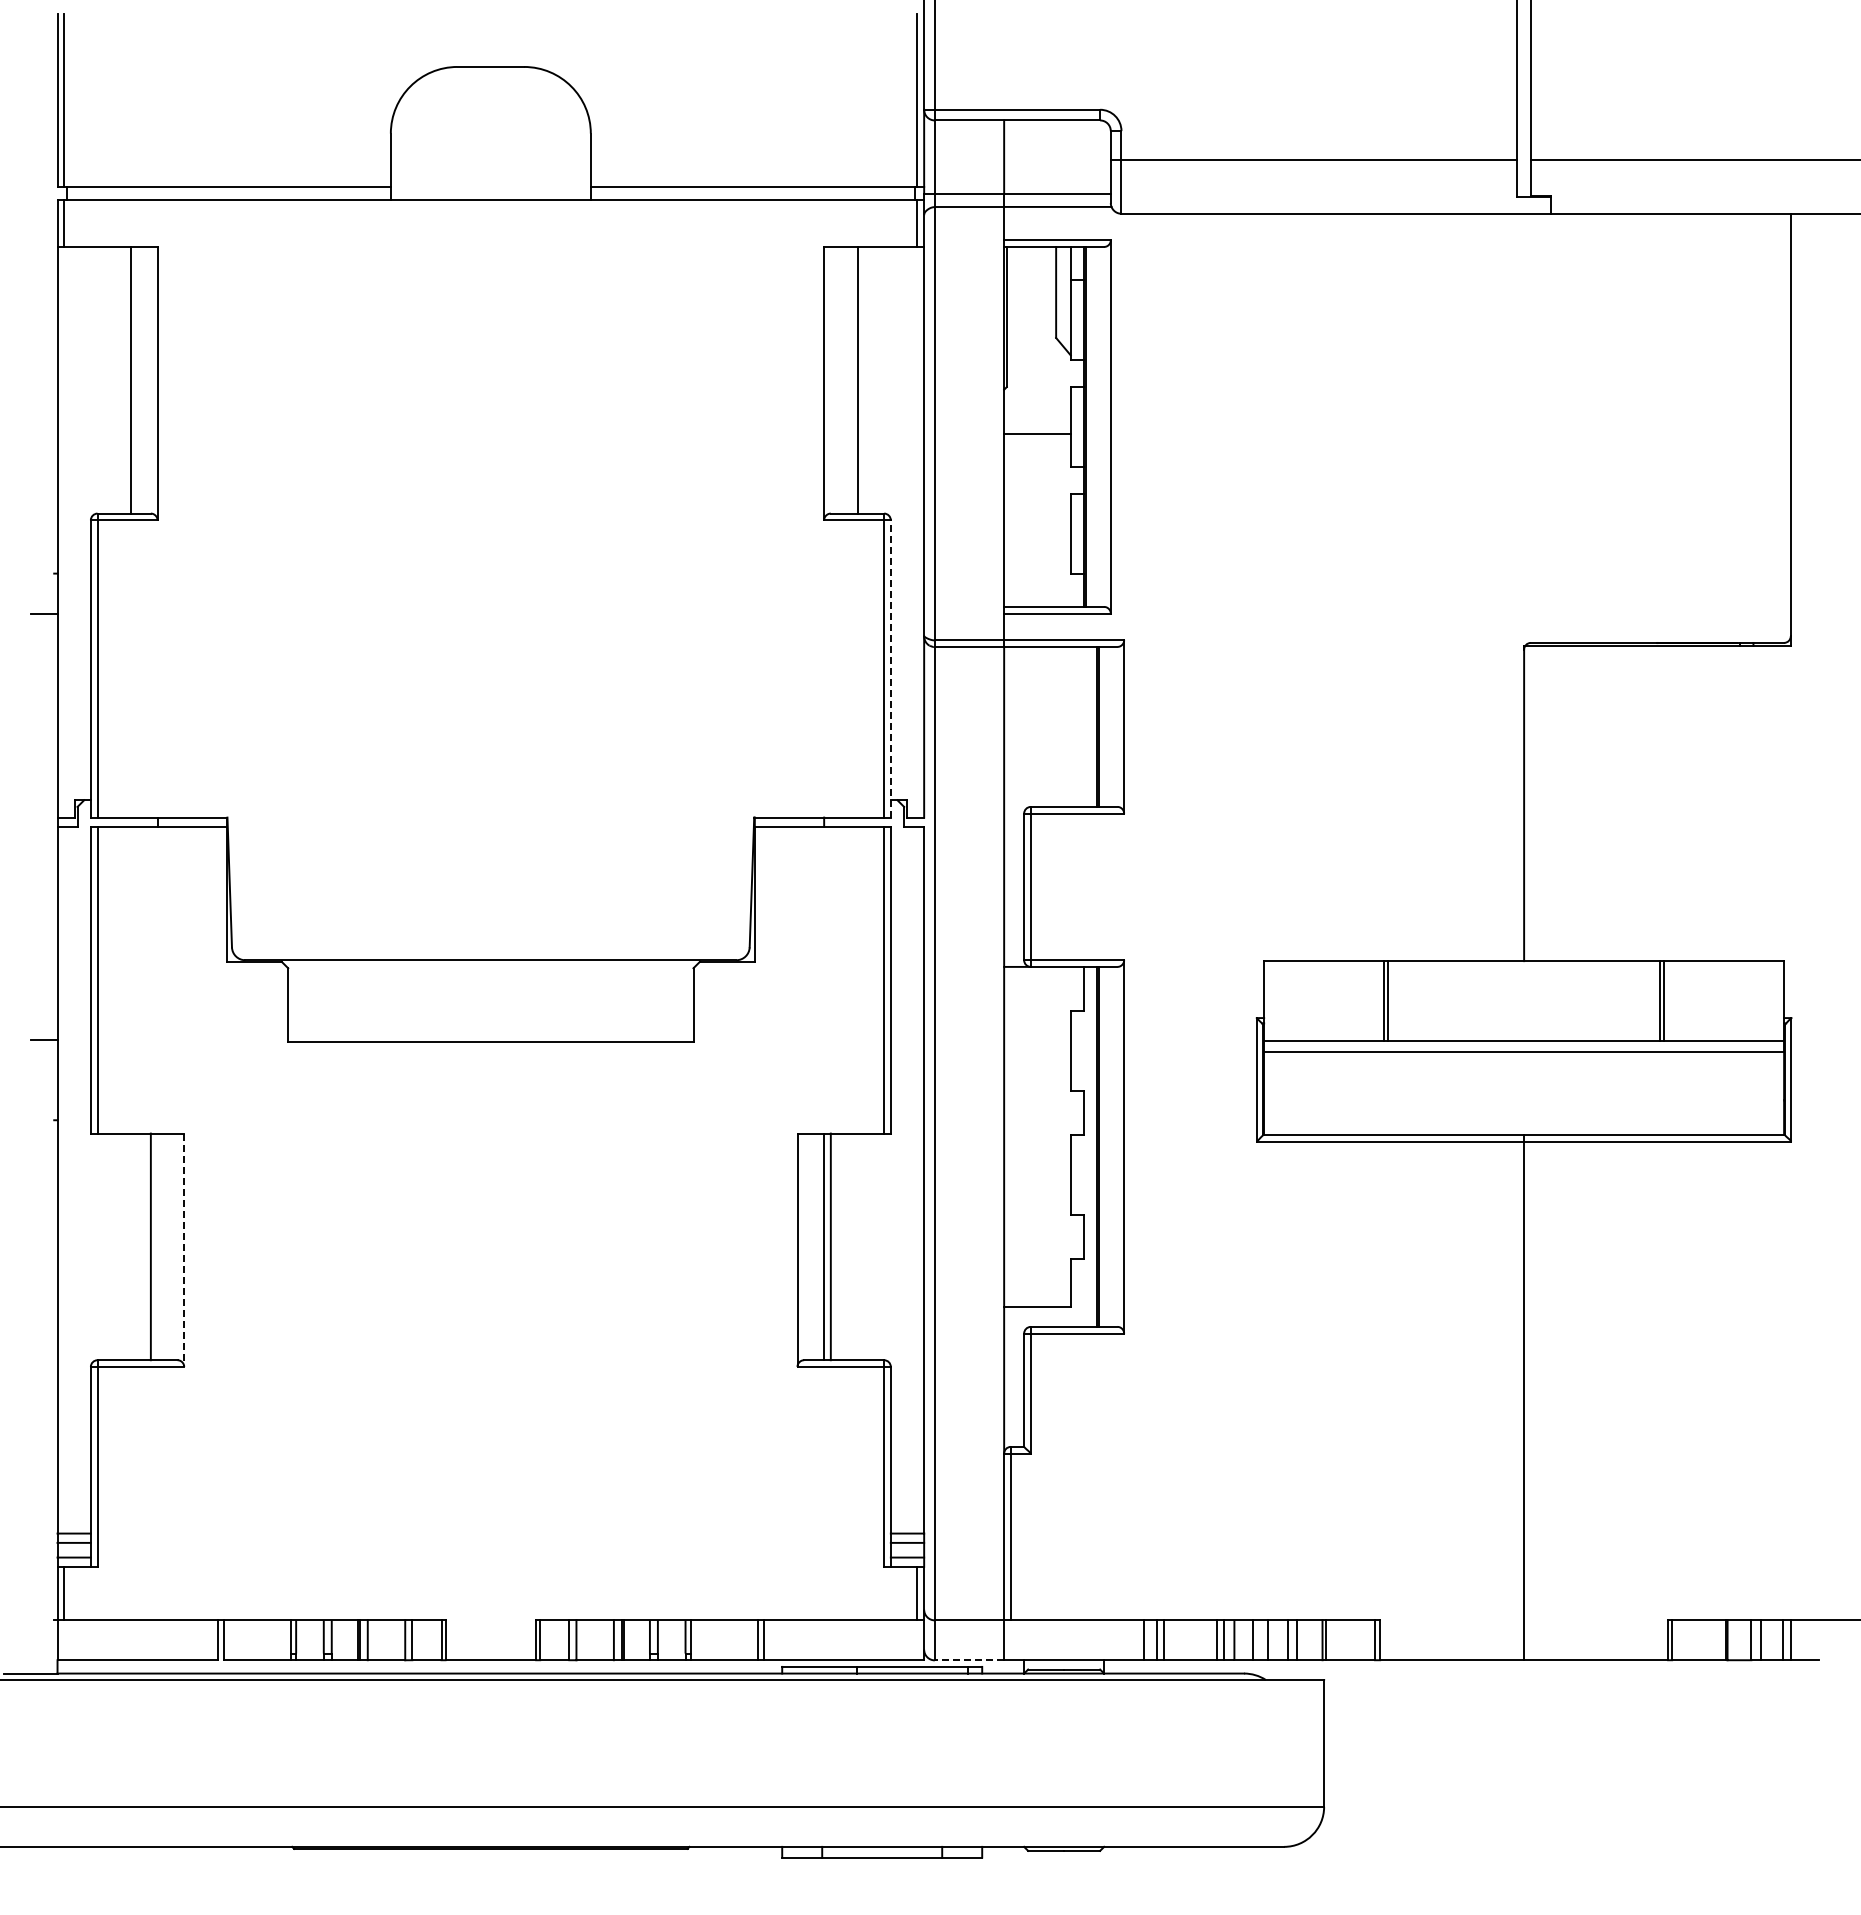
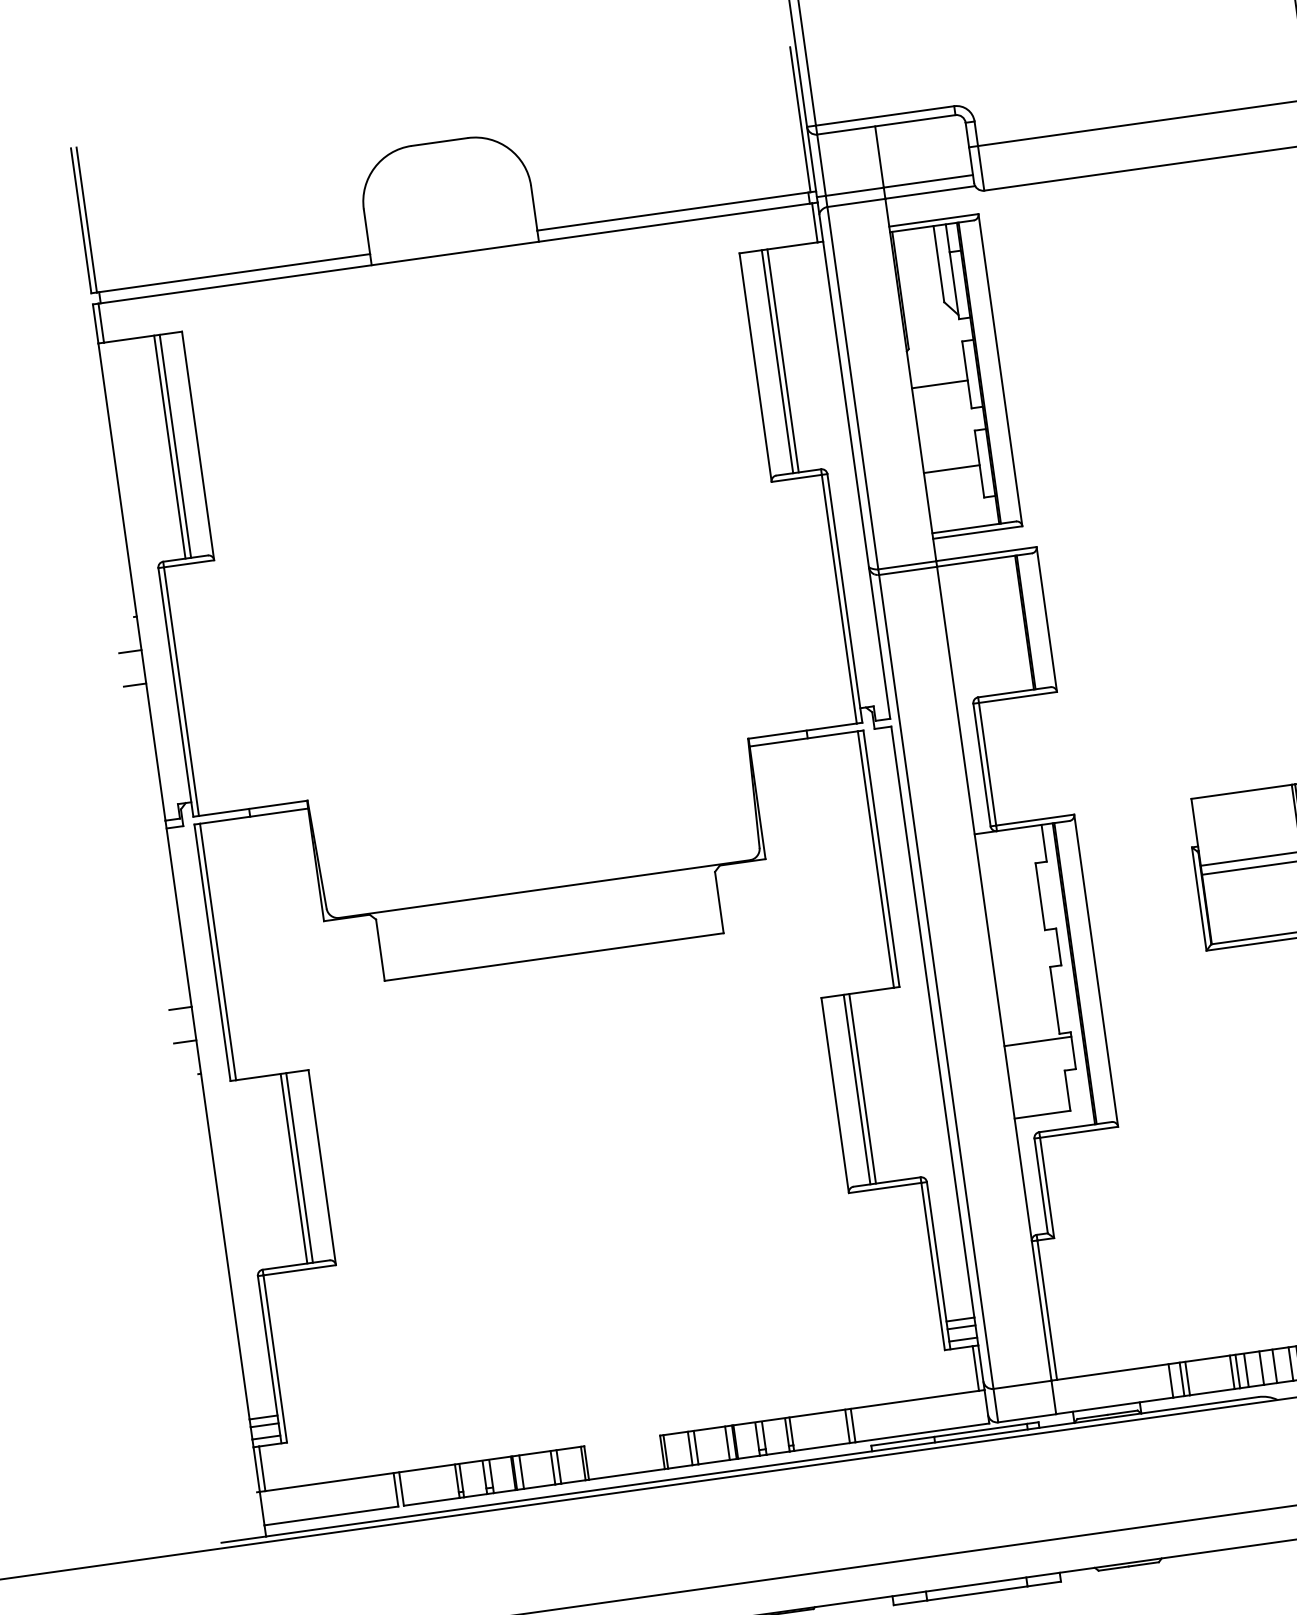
line: (124, 379) -> (170, 446), added
line: (850, 379) -> (777, 361), added
line: (1037, 534) -> (951, 468), added
line: (43, 653) -> (134, 685), added
line: (890, 668) -> (844, 598), dashed -> solid
line: (43, 1080) -> (184, 1042), added
line: (1044, 1220) -> (1038, 1041), added
line: (157, 1246) -> (299, 1167), added
line: (184, 1250) -> (322, 1167), dashed -> solid
line: (969, 1660) -> (1027, 1418), dashed -> solid

